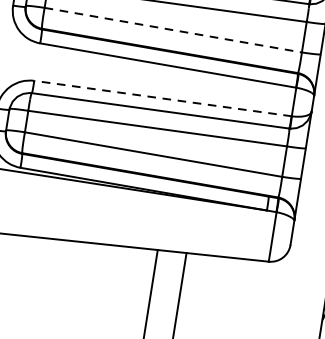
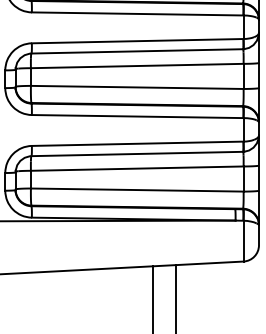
line: (173, 30) -> (137, 87), dashed -> solid
line: (162, 98) -> (137, 143), dashed -> solid

